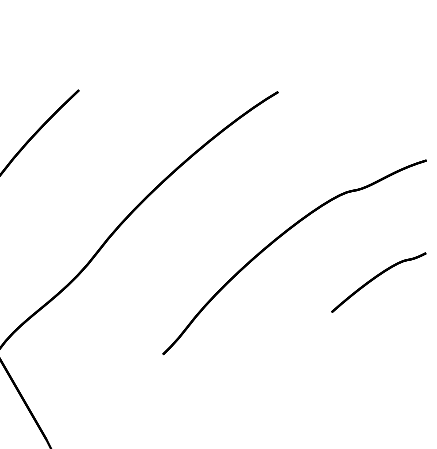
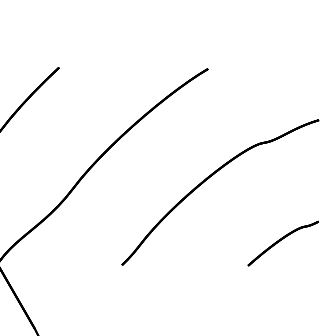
part: (378, 282) -> (283, 243), moved

